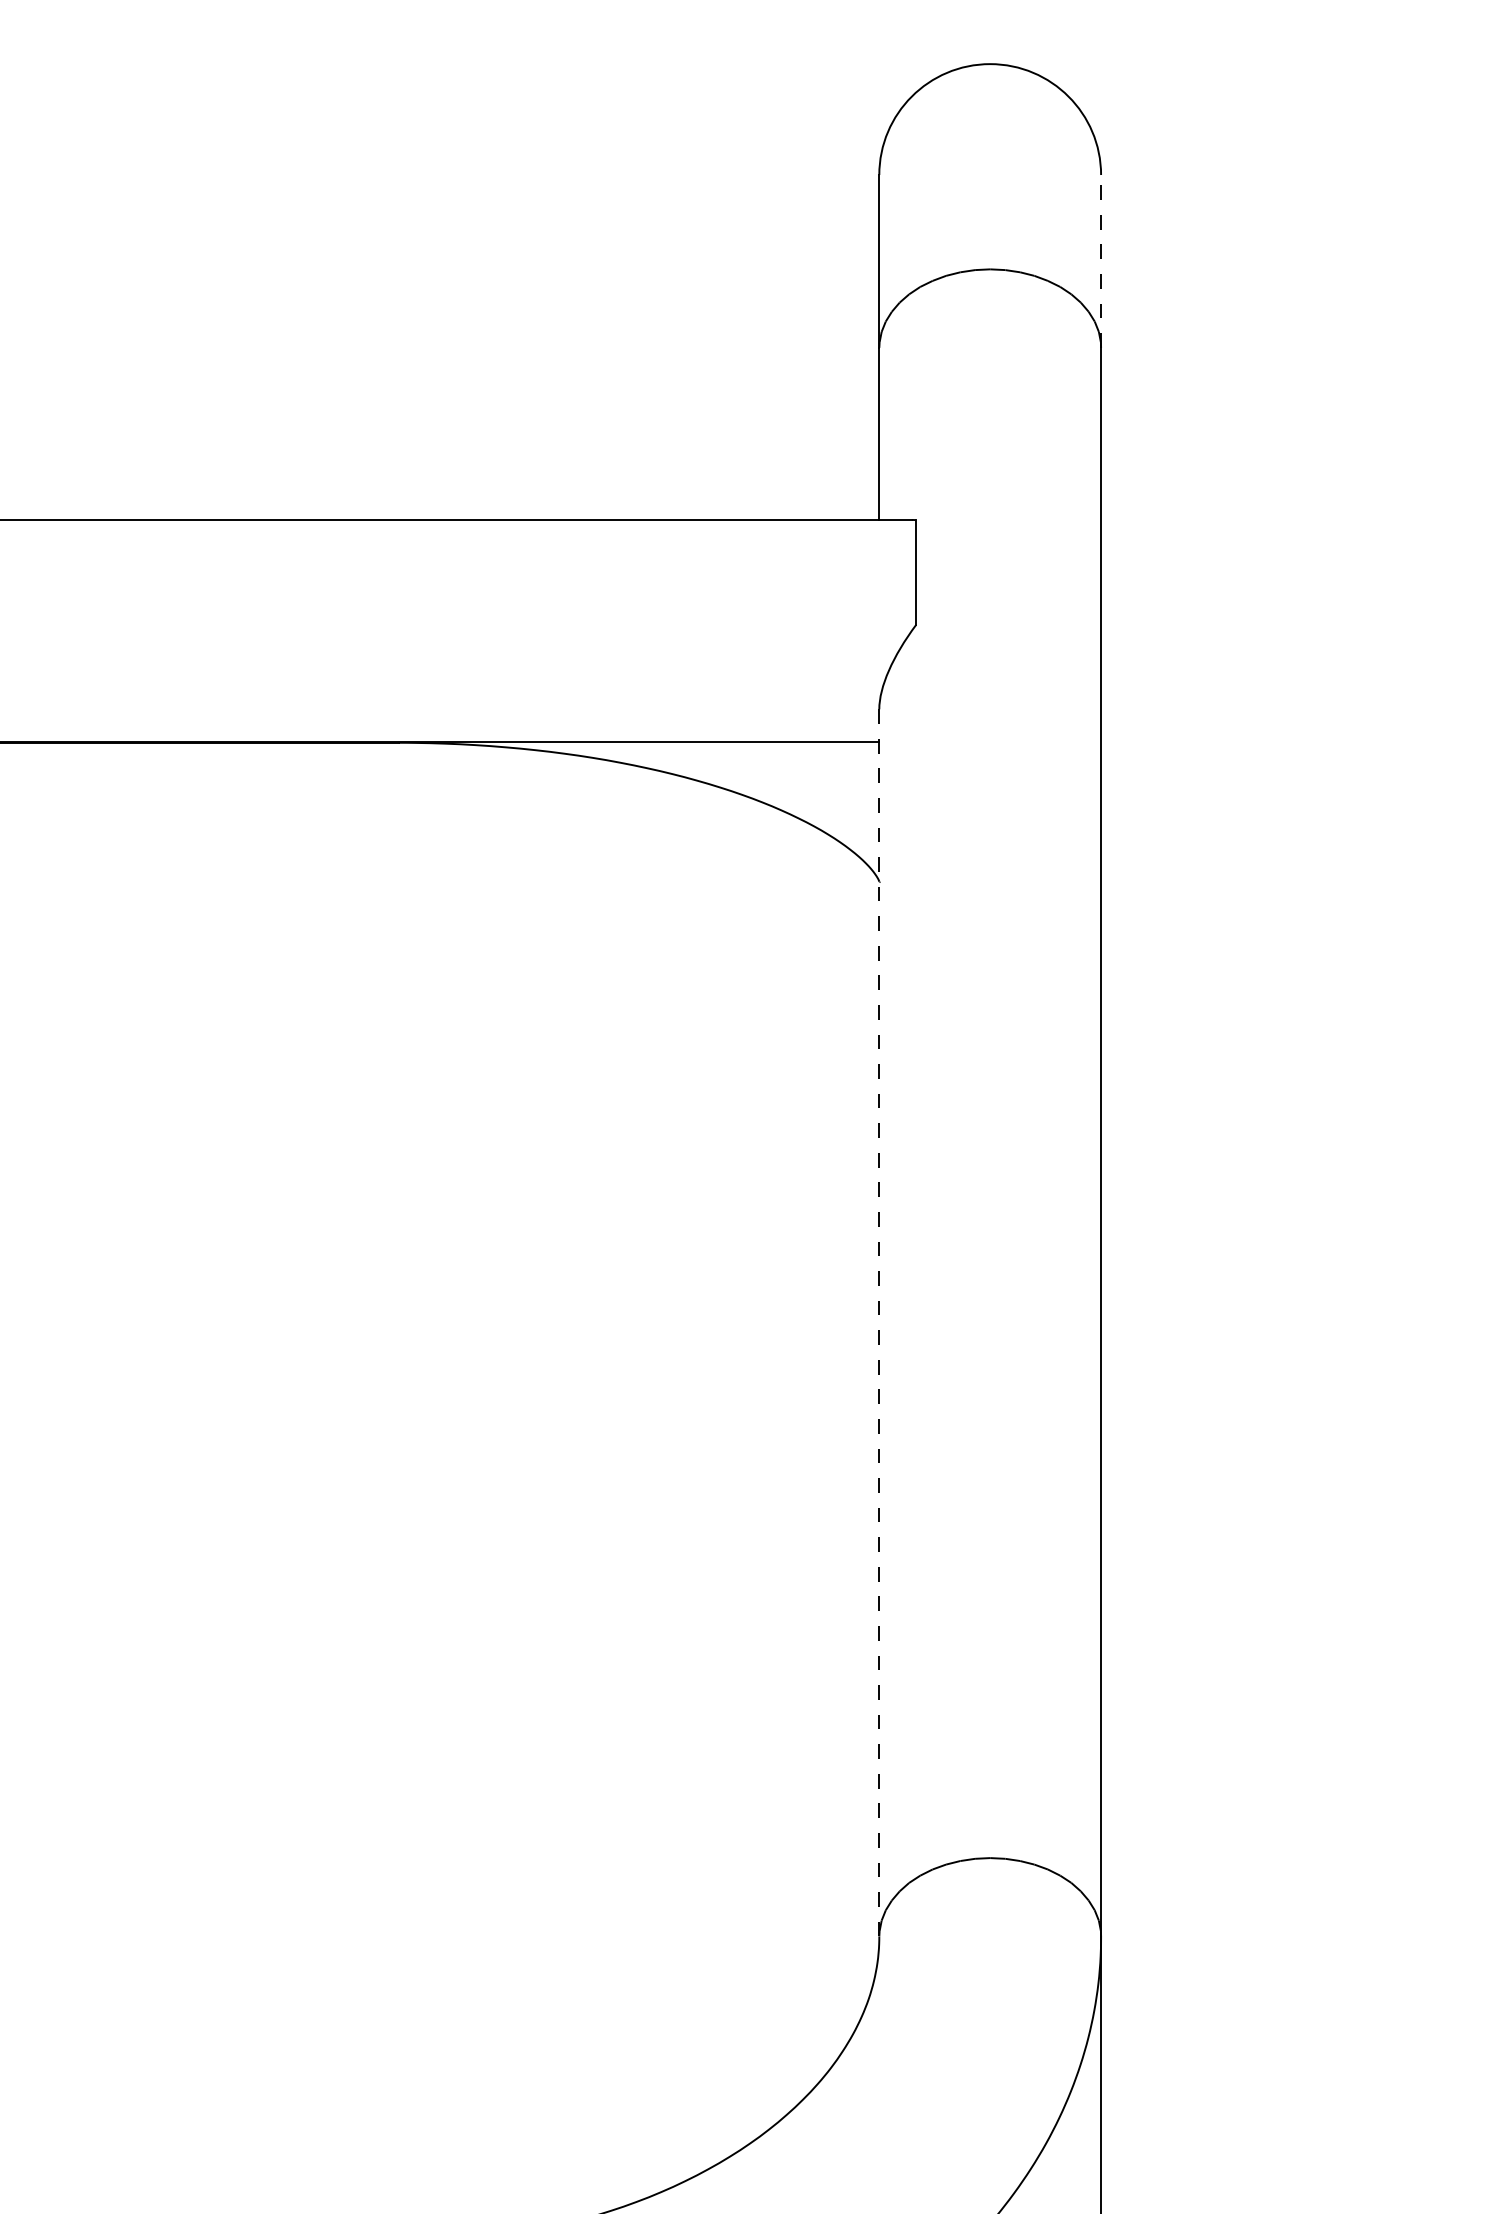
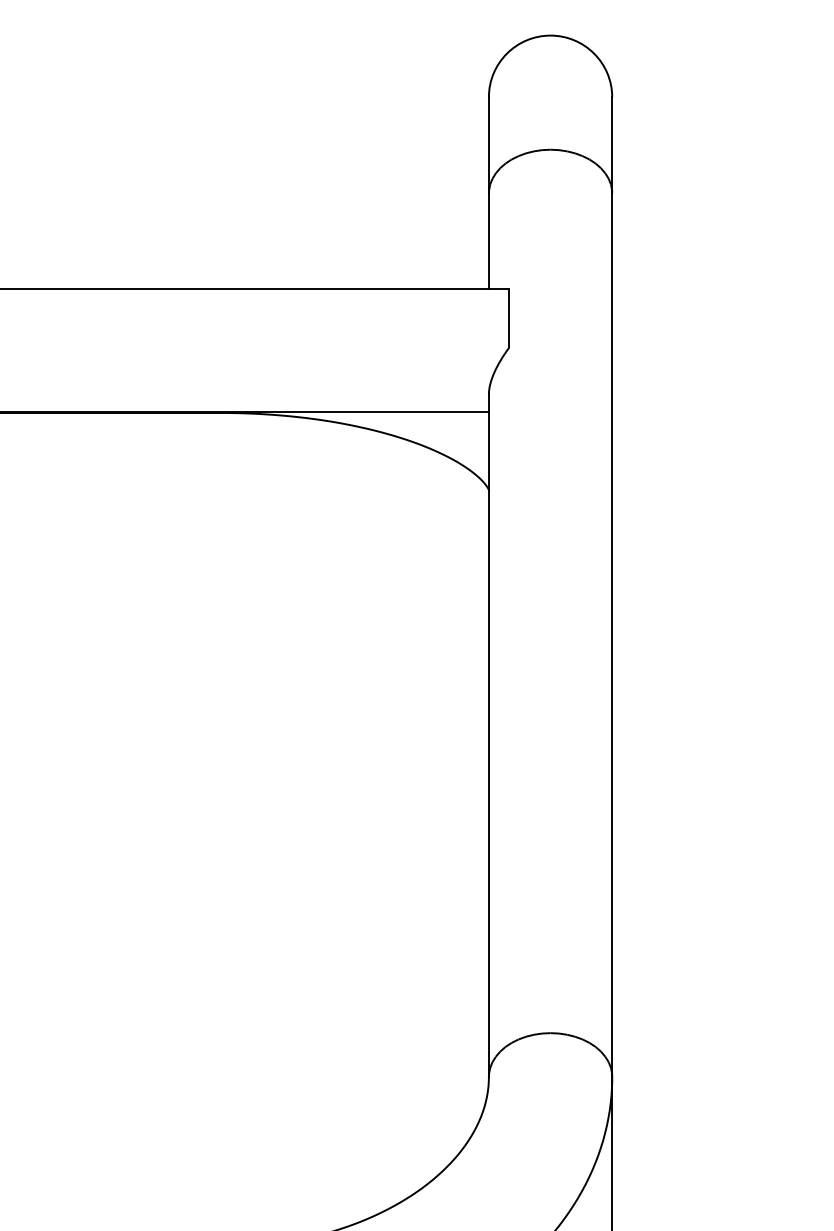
line: (1101, 259) -> (612, 144), dashed -> solid
line: (878, 1324) -> (488, 736), dashed -> solid

